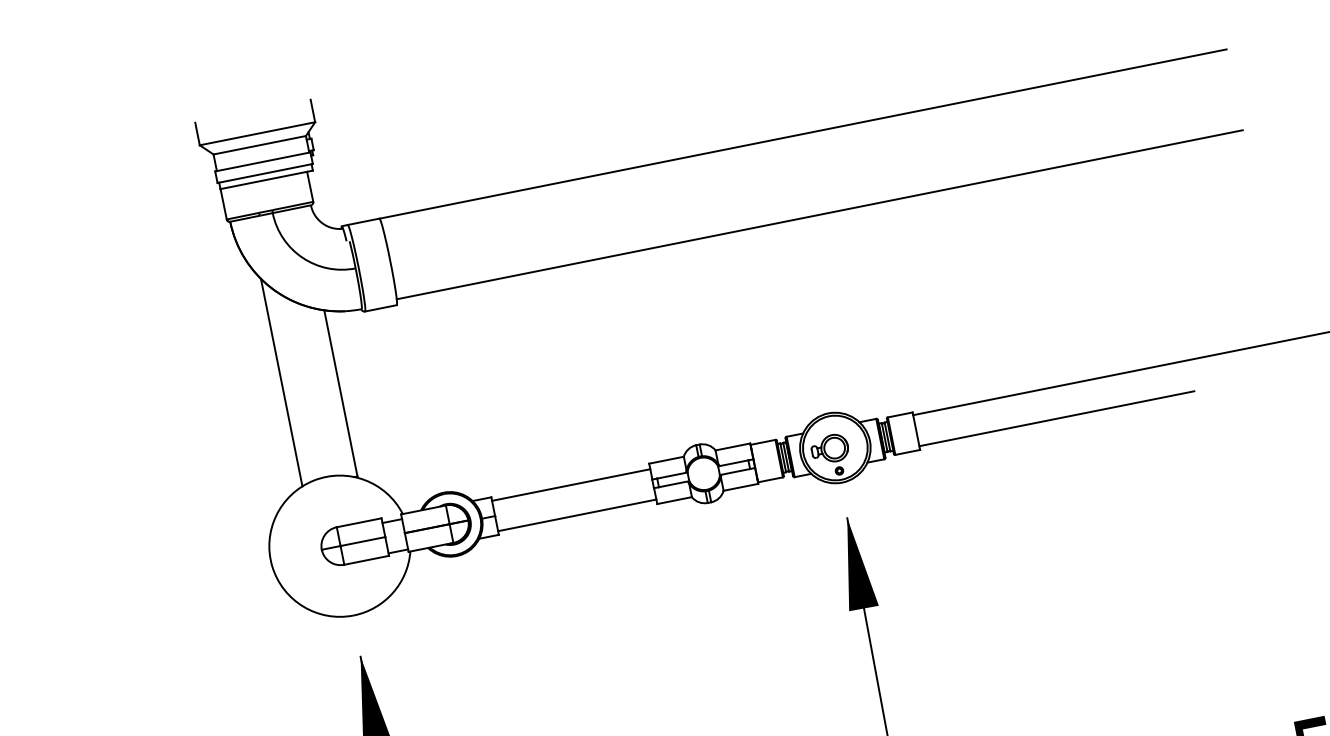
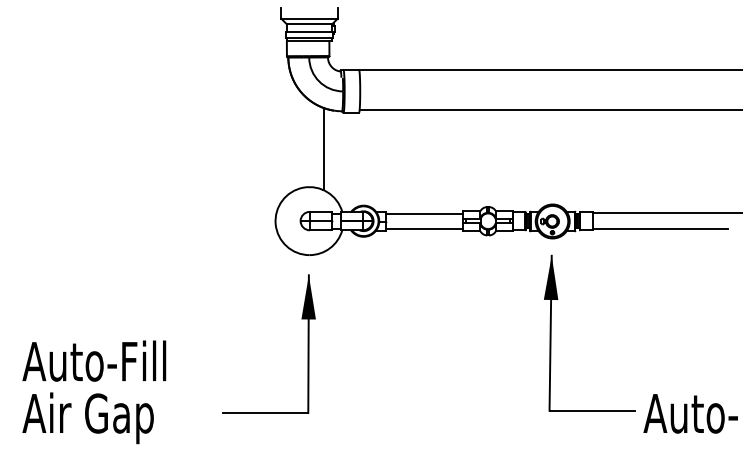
line: (281, 382) -> (297, 138), removed

